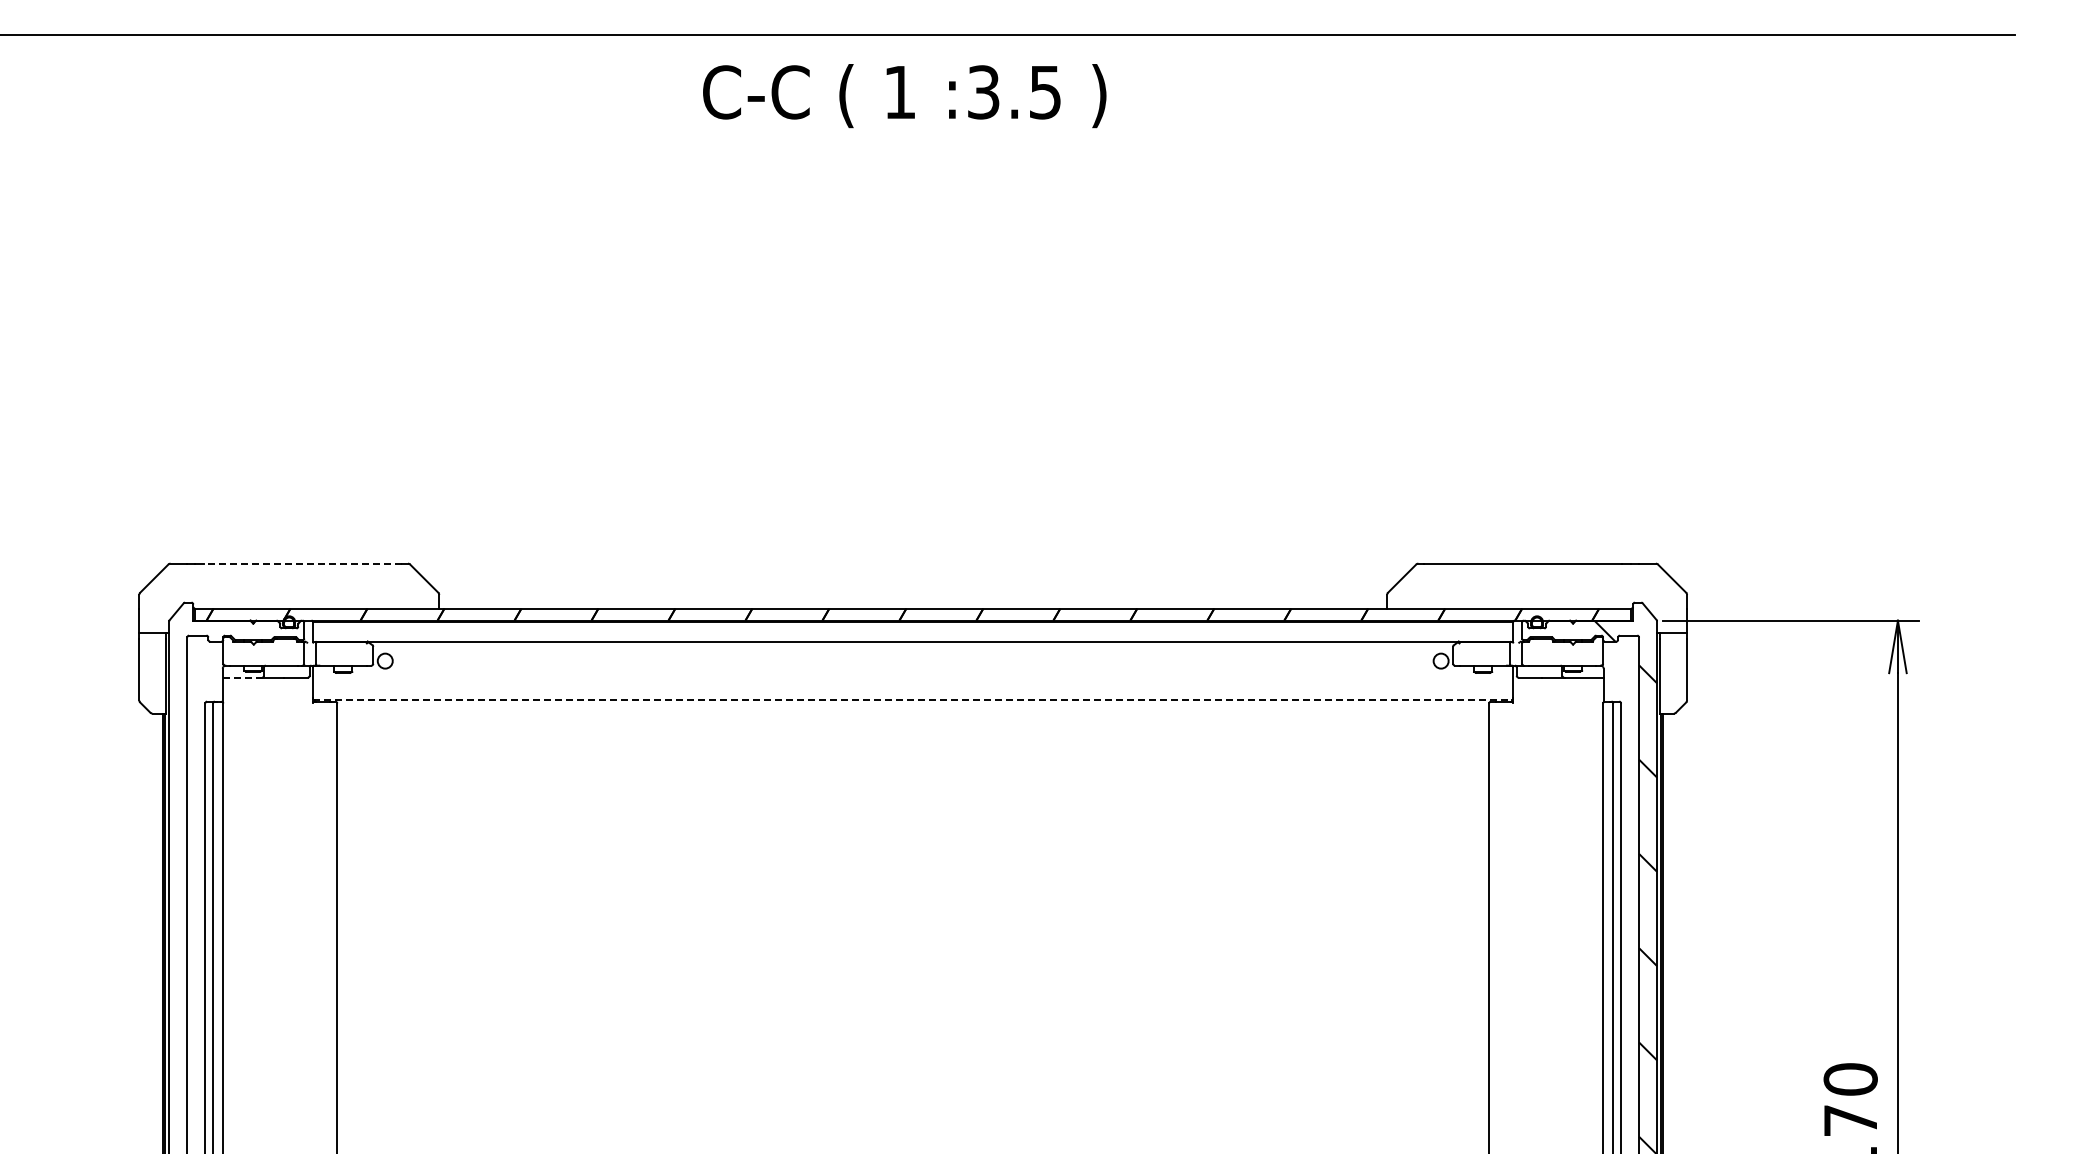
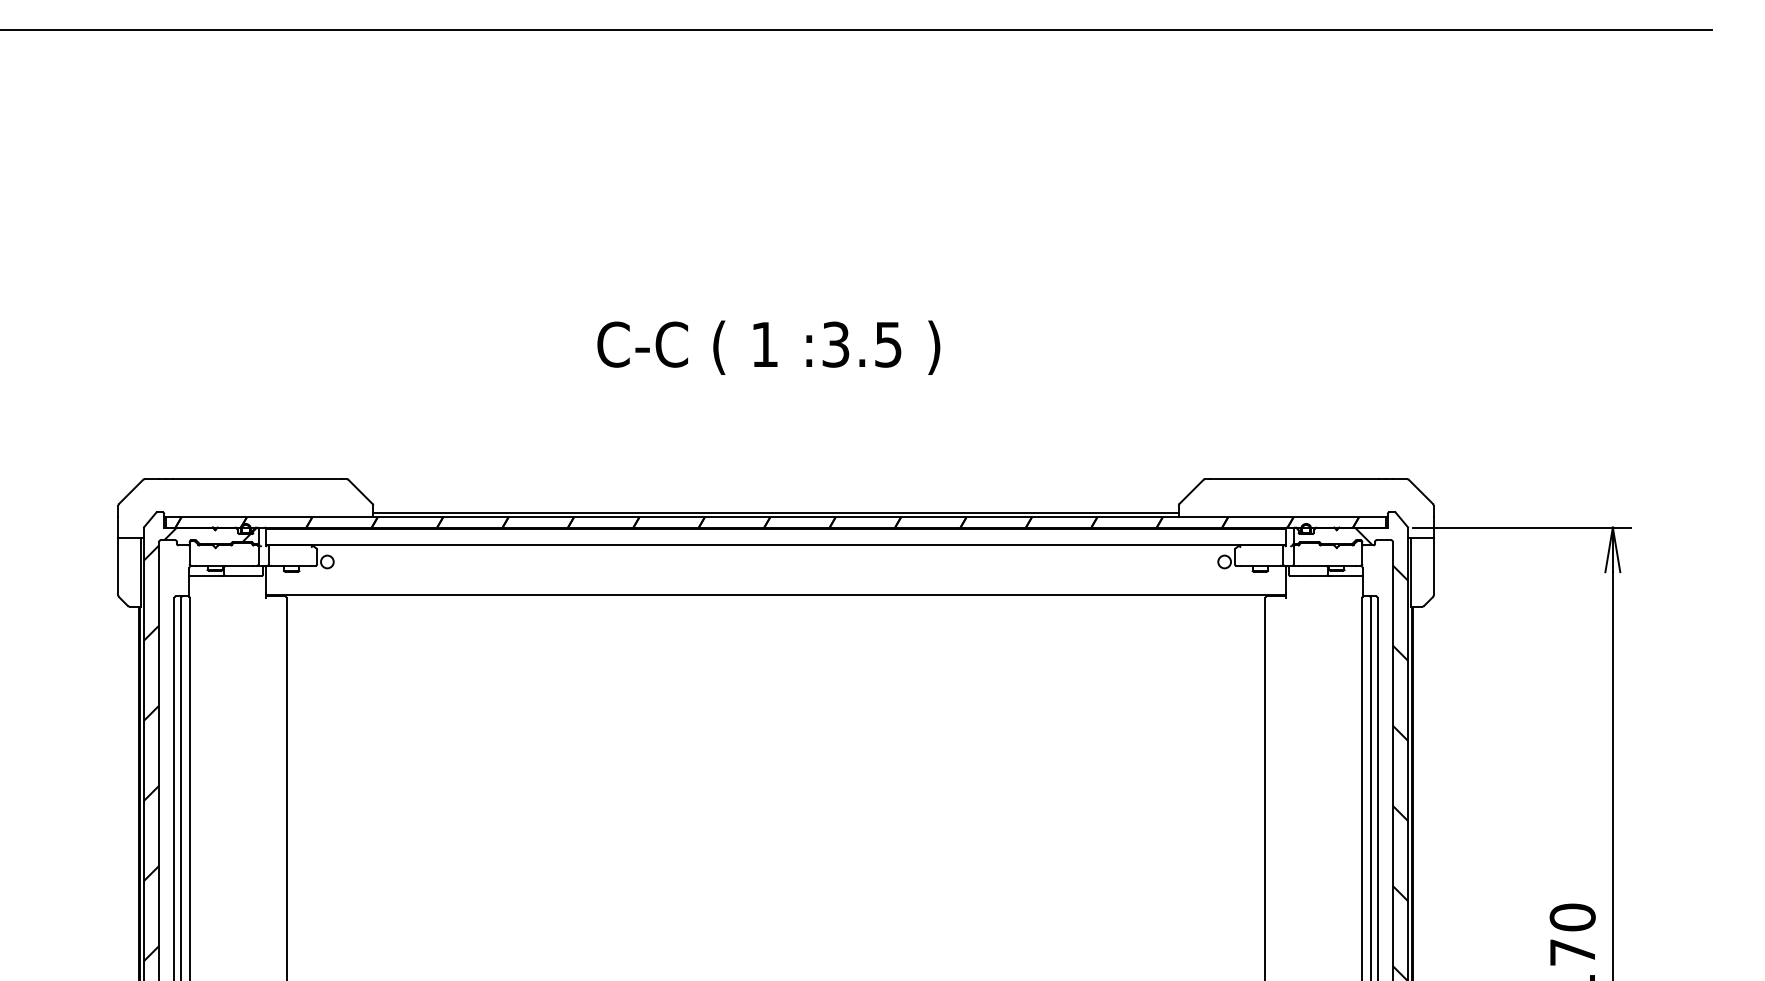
text: (904, 96) -> (768, 348), moved
line: (302, 563) -> (257, 479), dashed -> solid
line: (913, 603) -> (776, 513), added
line: (242, 677) -> (206, 575), dashed -> solid
line: (913, 699) -> (776, 594), dashed -> solid
hatch: (235, 875) -> (200, 744), added

